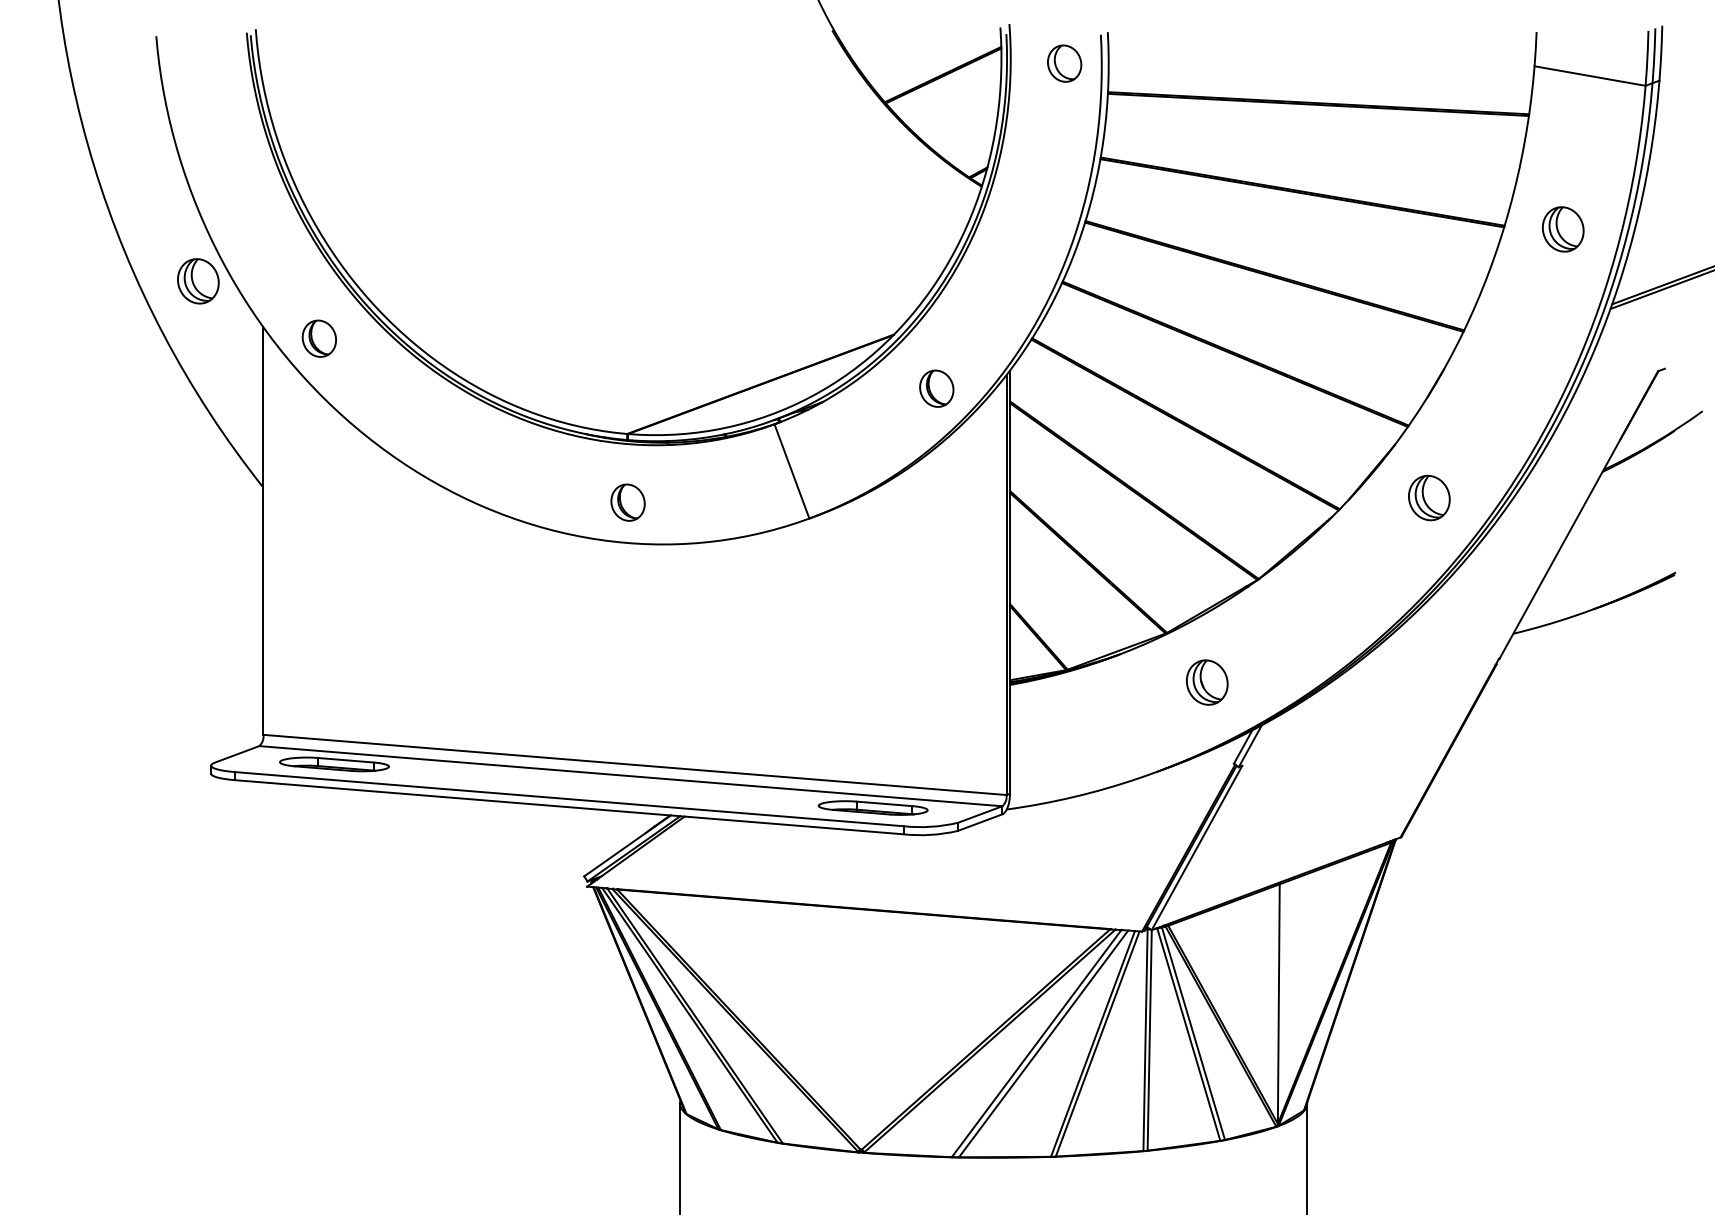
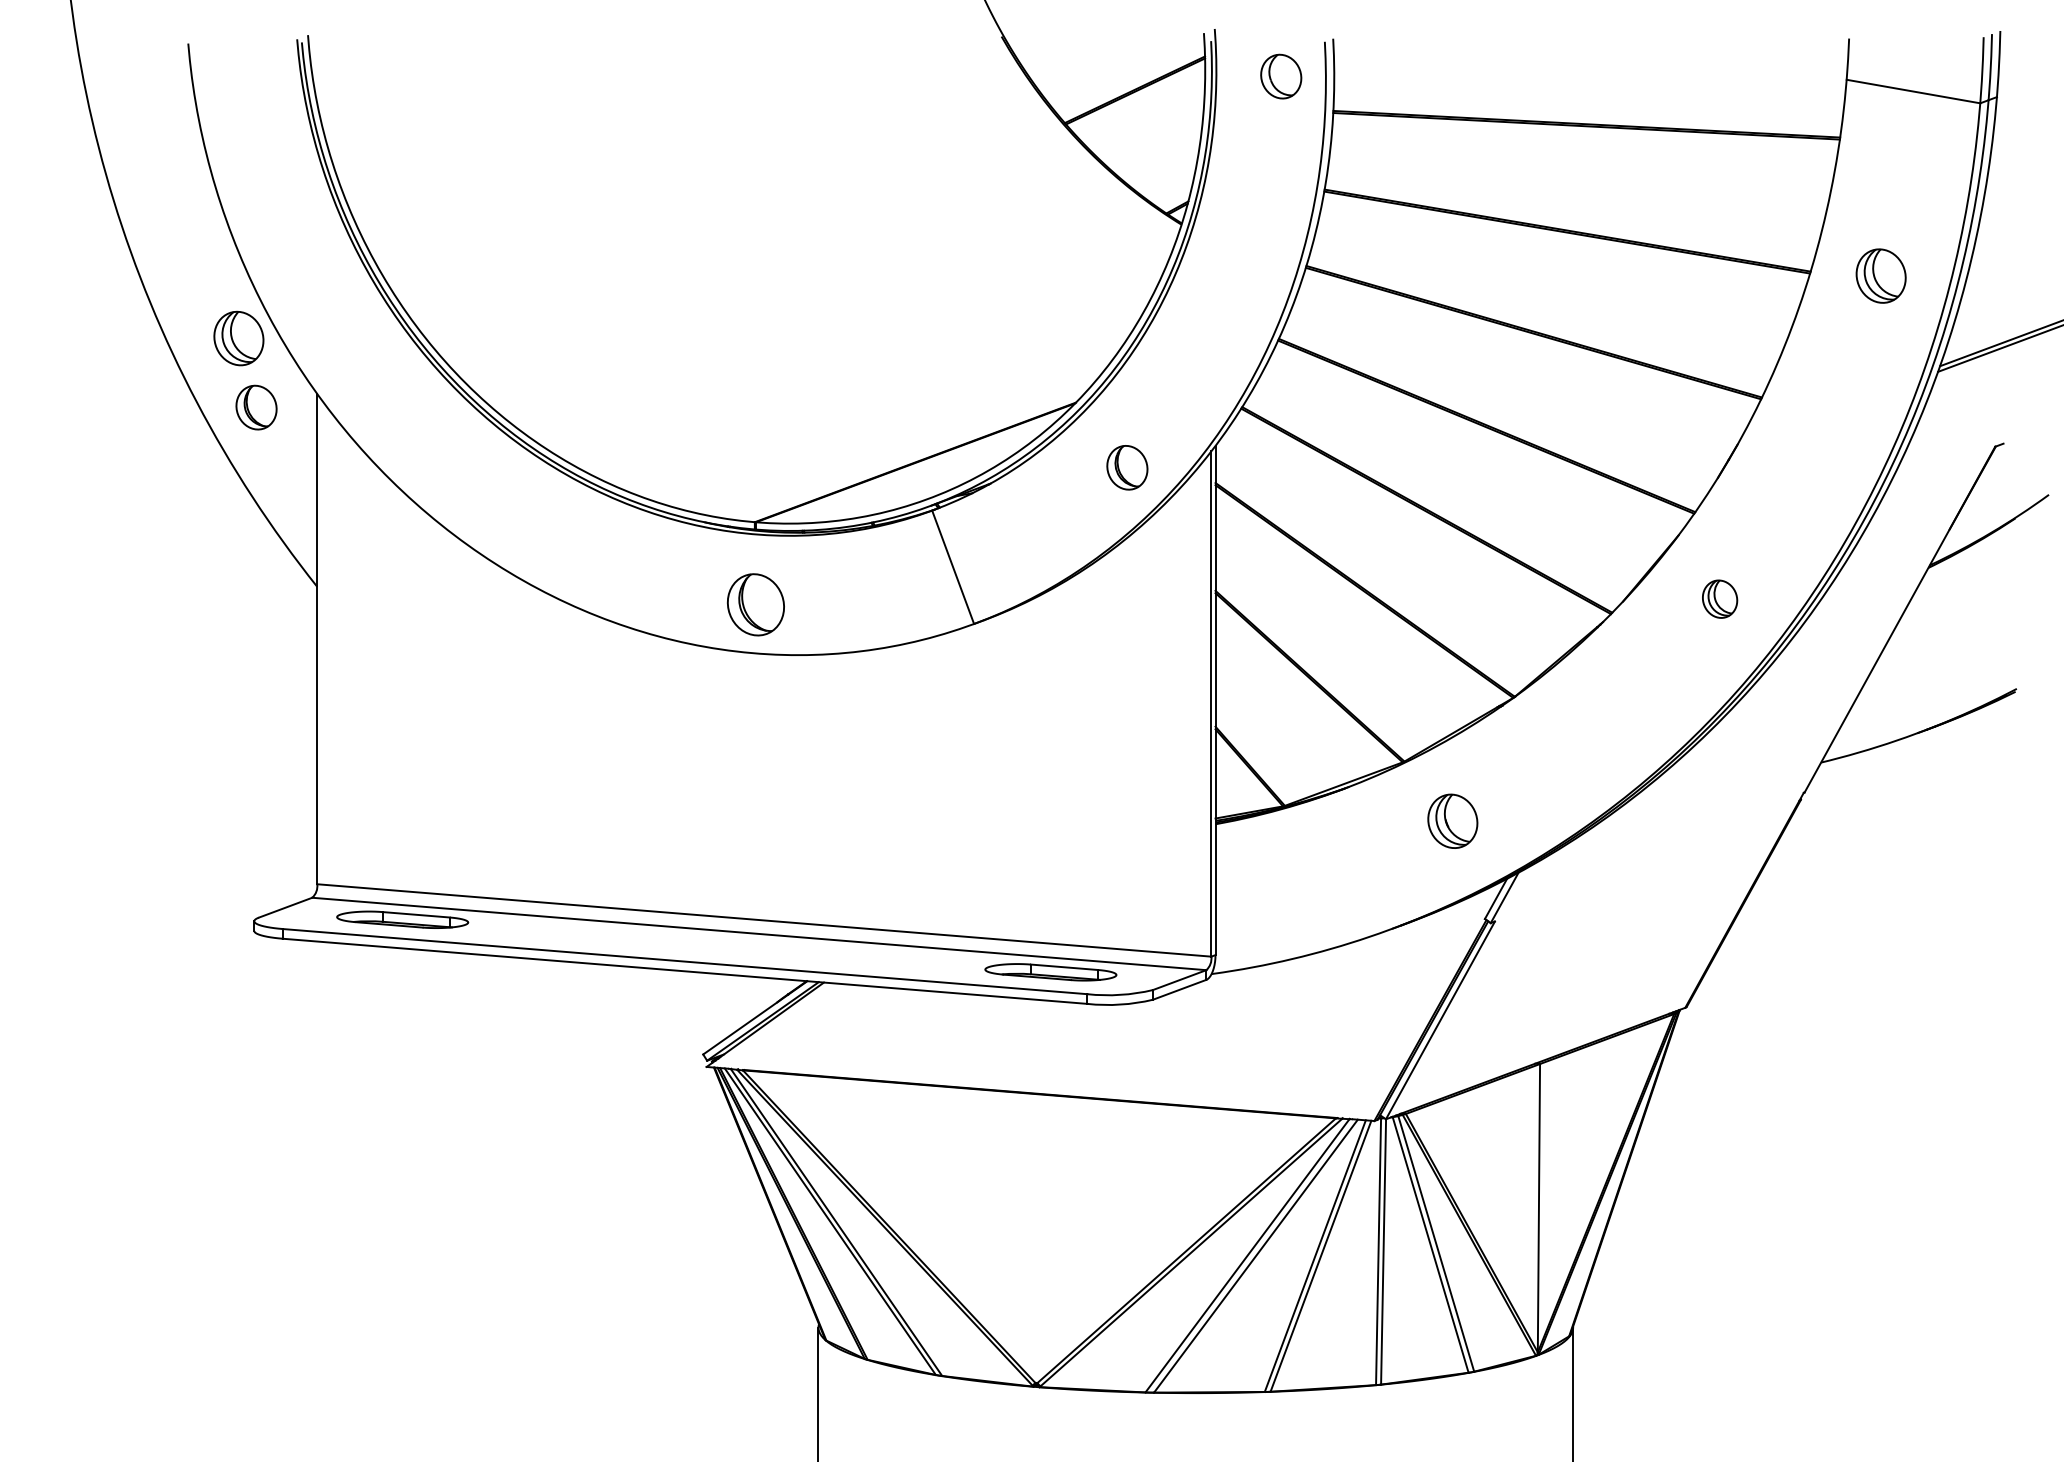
part: (319, 338) -> (256, 407), moved
part: (1428, 497) -> (1719, 598), size x0.7
part: (627, 502) -> (755, 604), size x1.4

